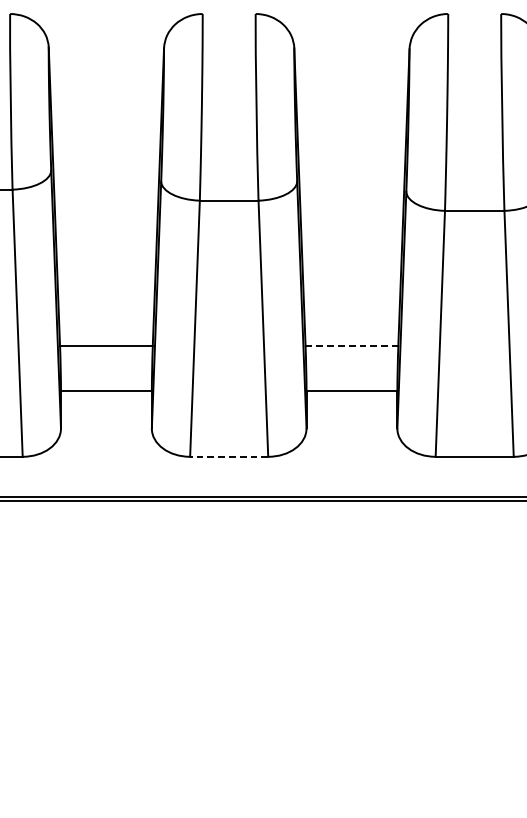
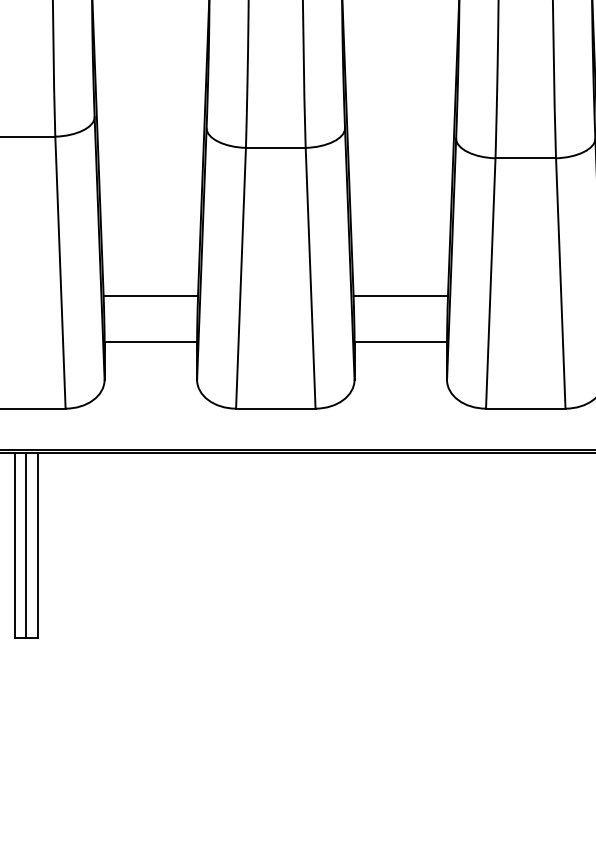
line: (352, 345) -> (401, 295), dashed -> solid
line: (228, 456) -> (275, 408), dashed -> solid

